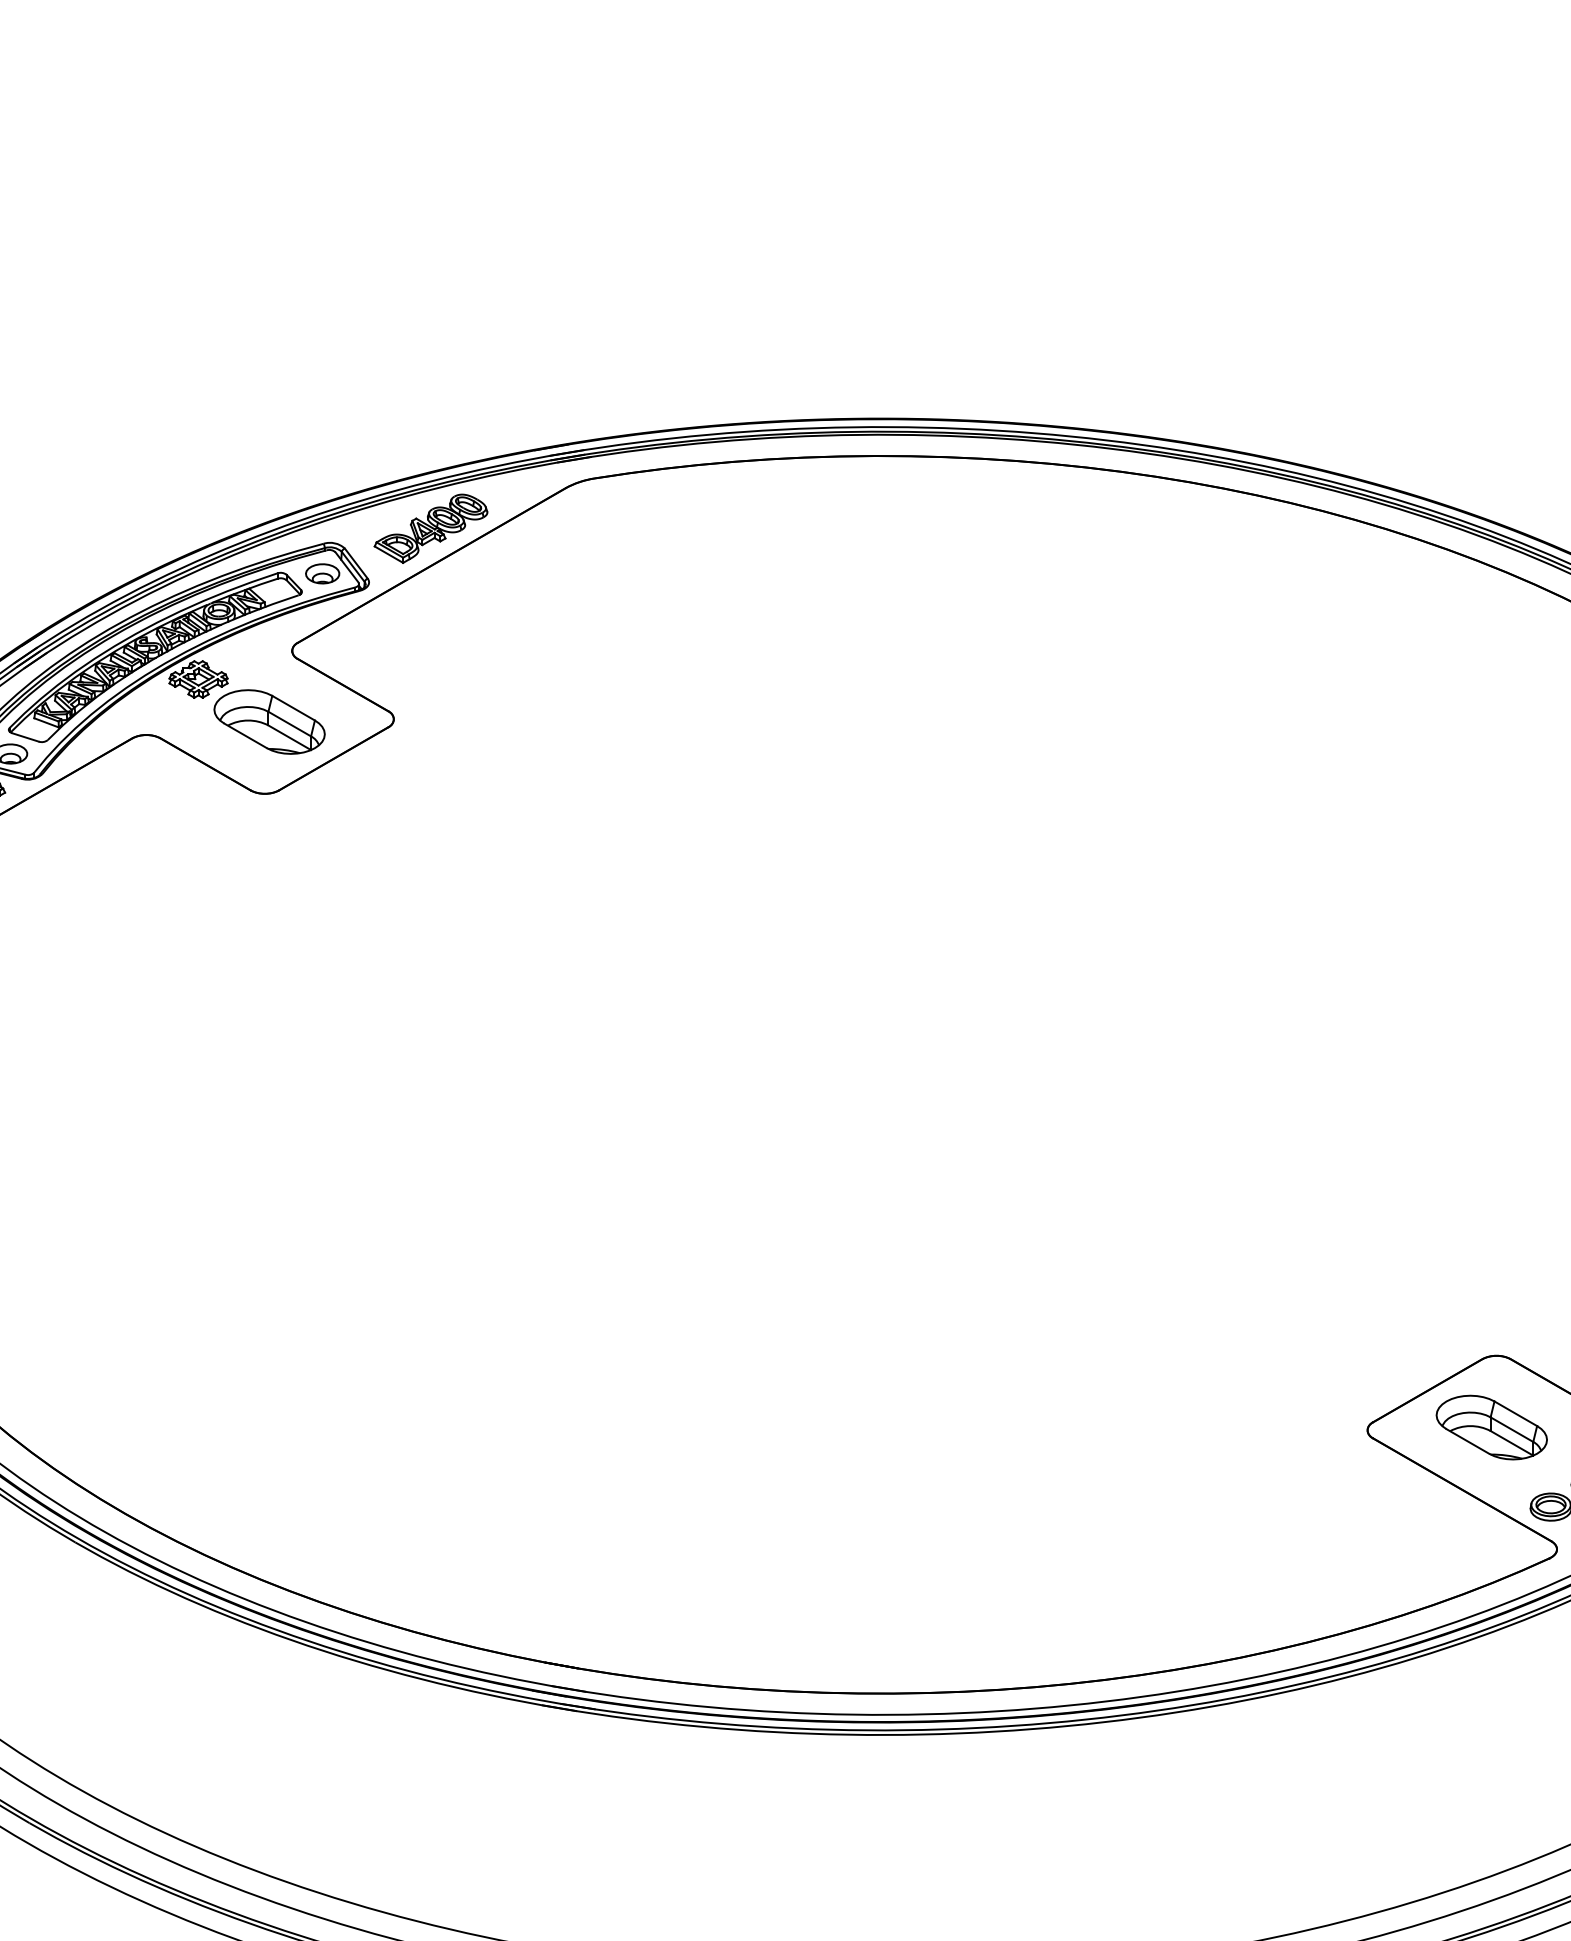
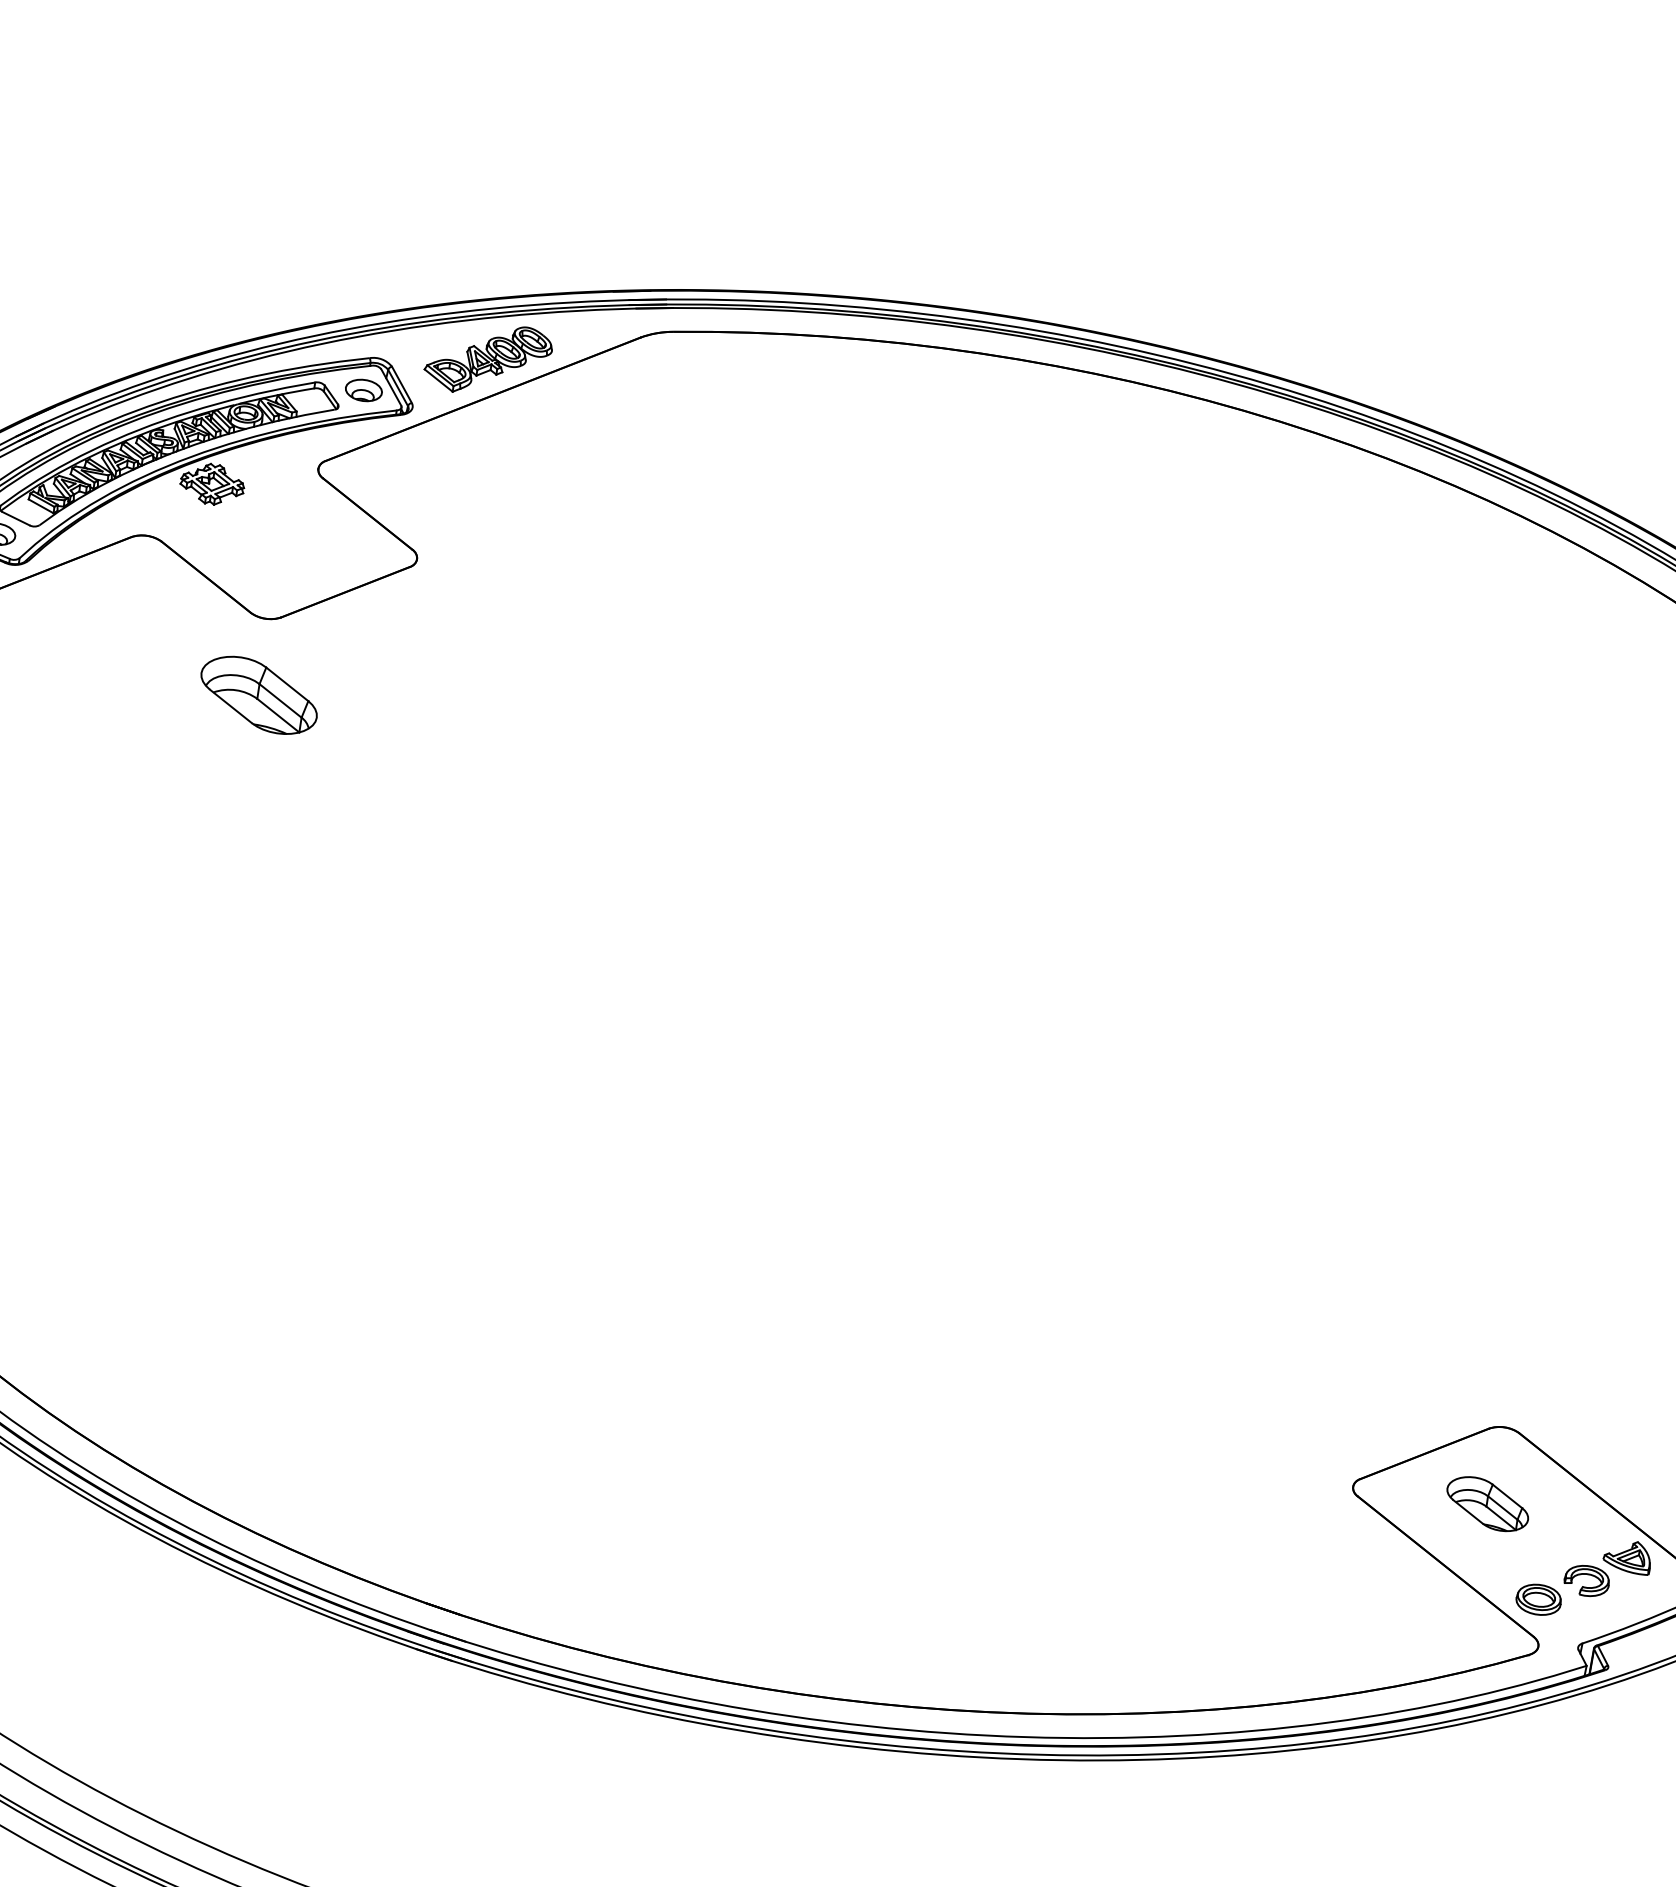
part: (269, 721) -> (259, 694), moved
part: (1491, 1427) -> (1487, 1504), size x0.7

